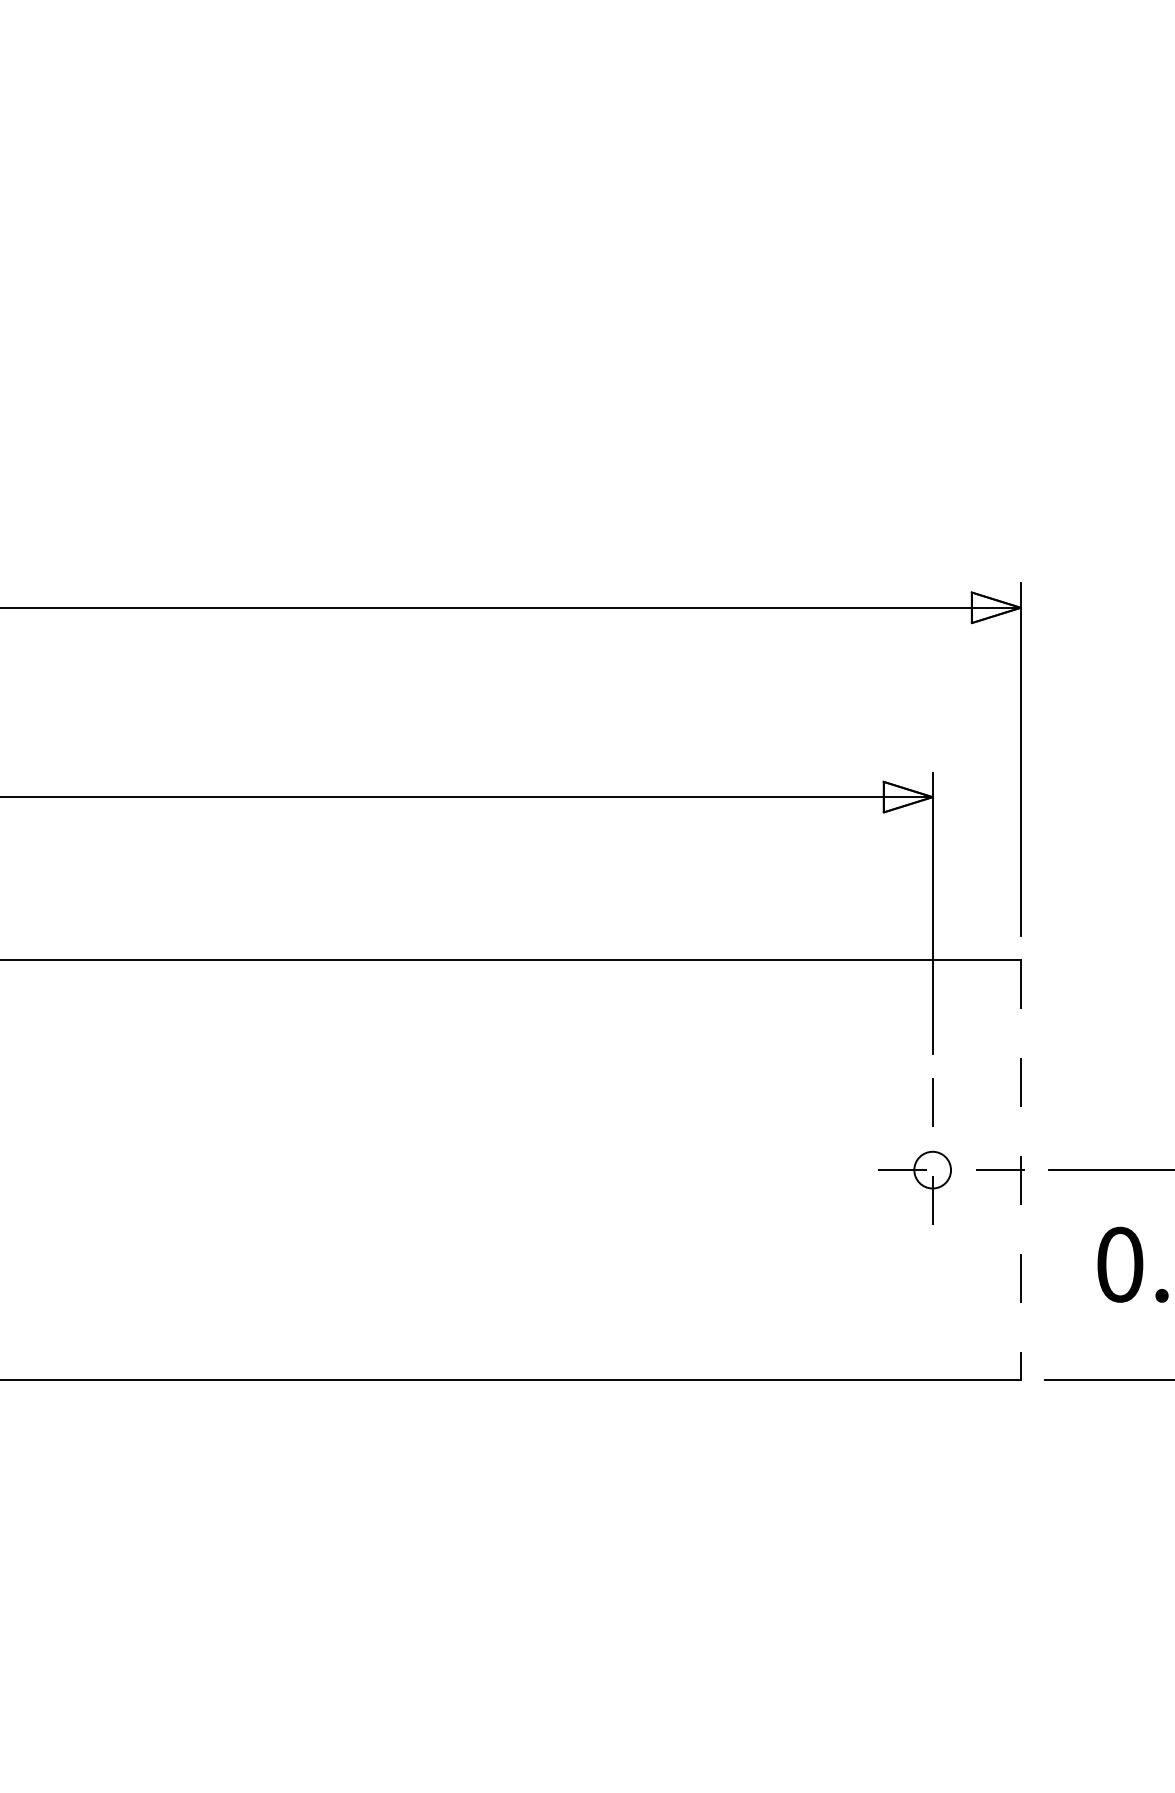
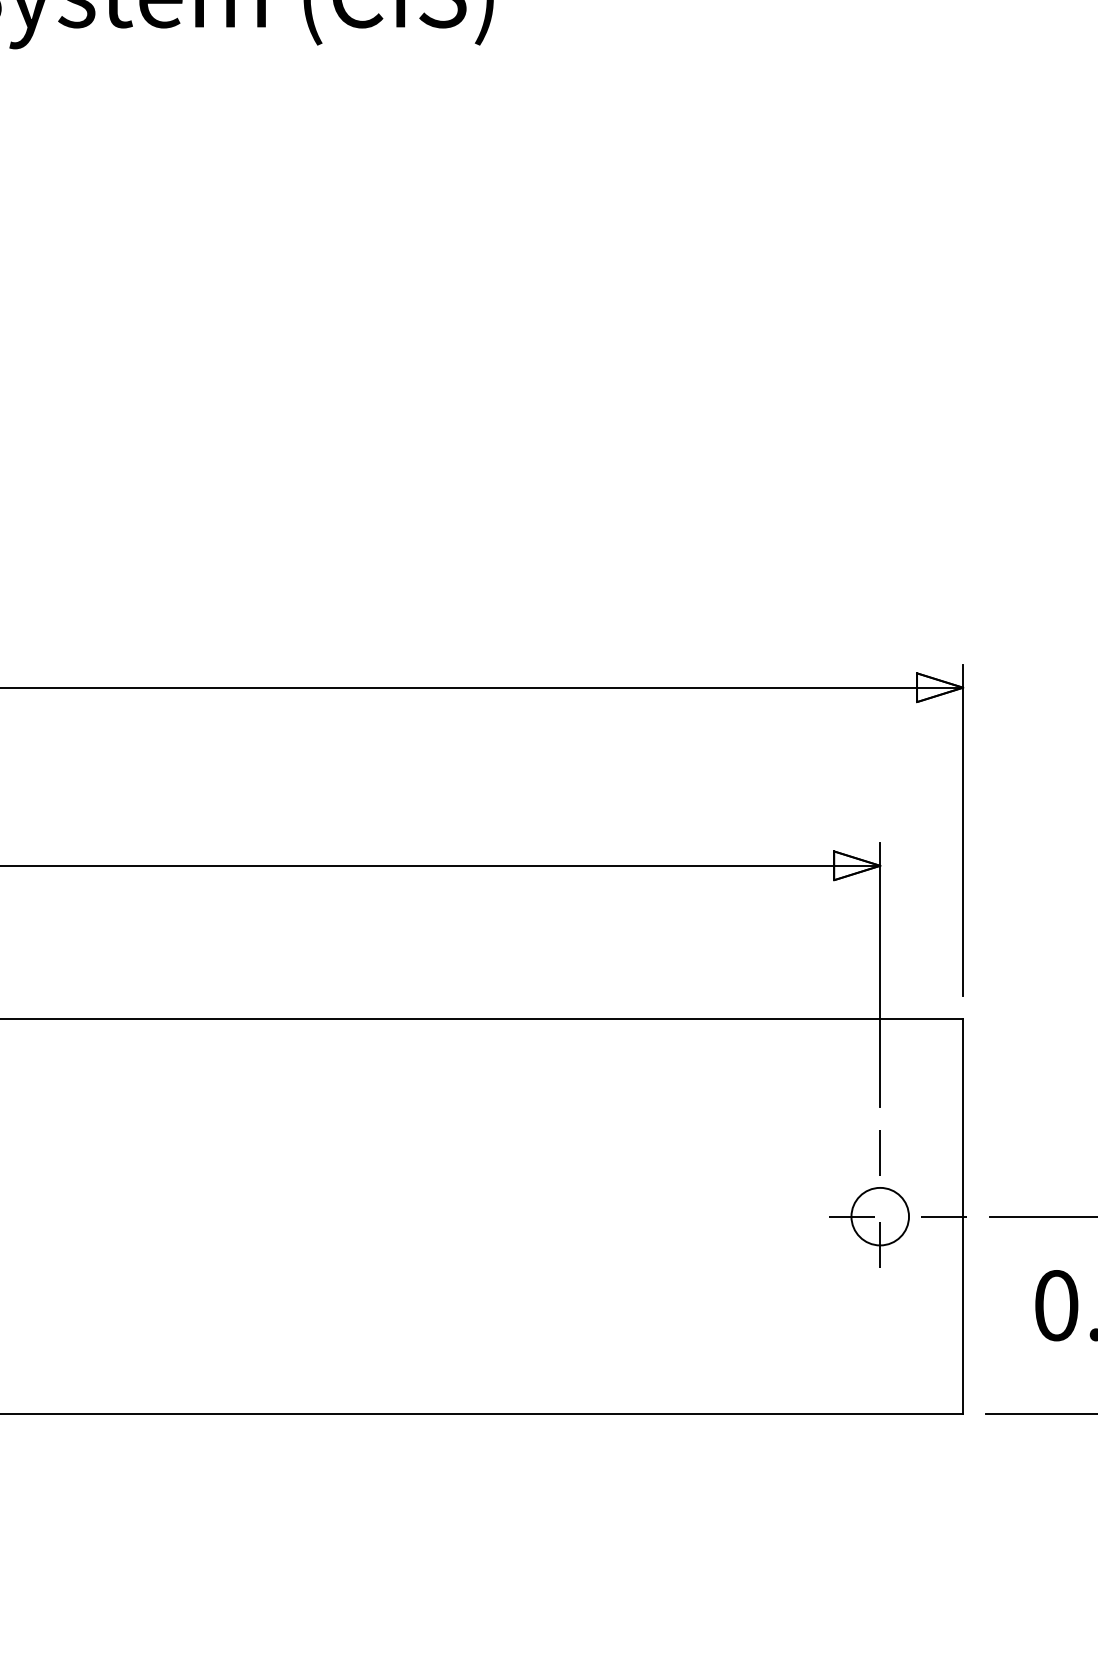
circle: (932, 1169) -> (880, 1216), size x1.67
line: (1020, 1170) -> (962, 1216), dashed -> solid

